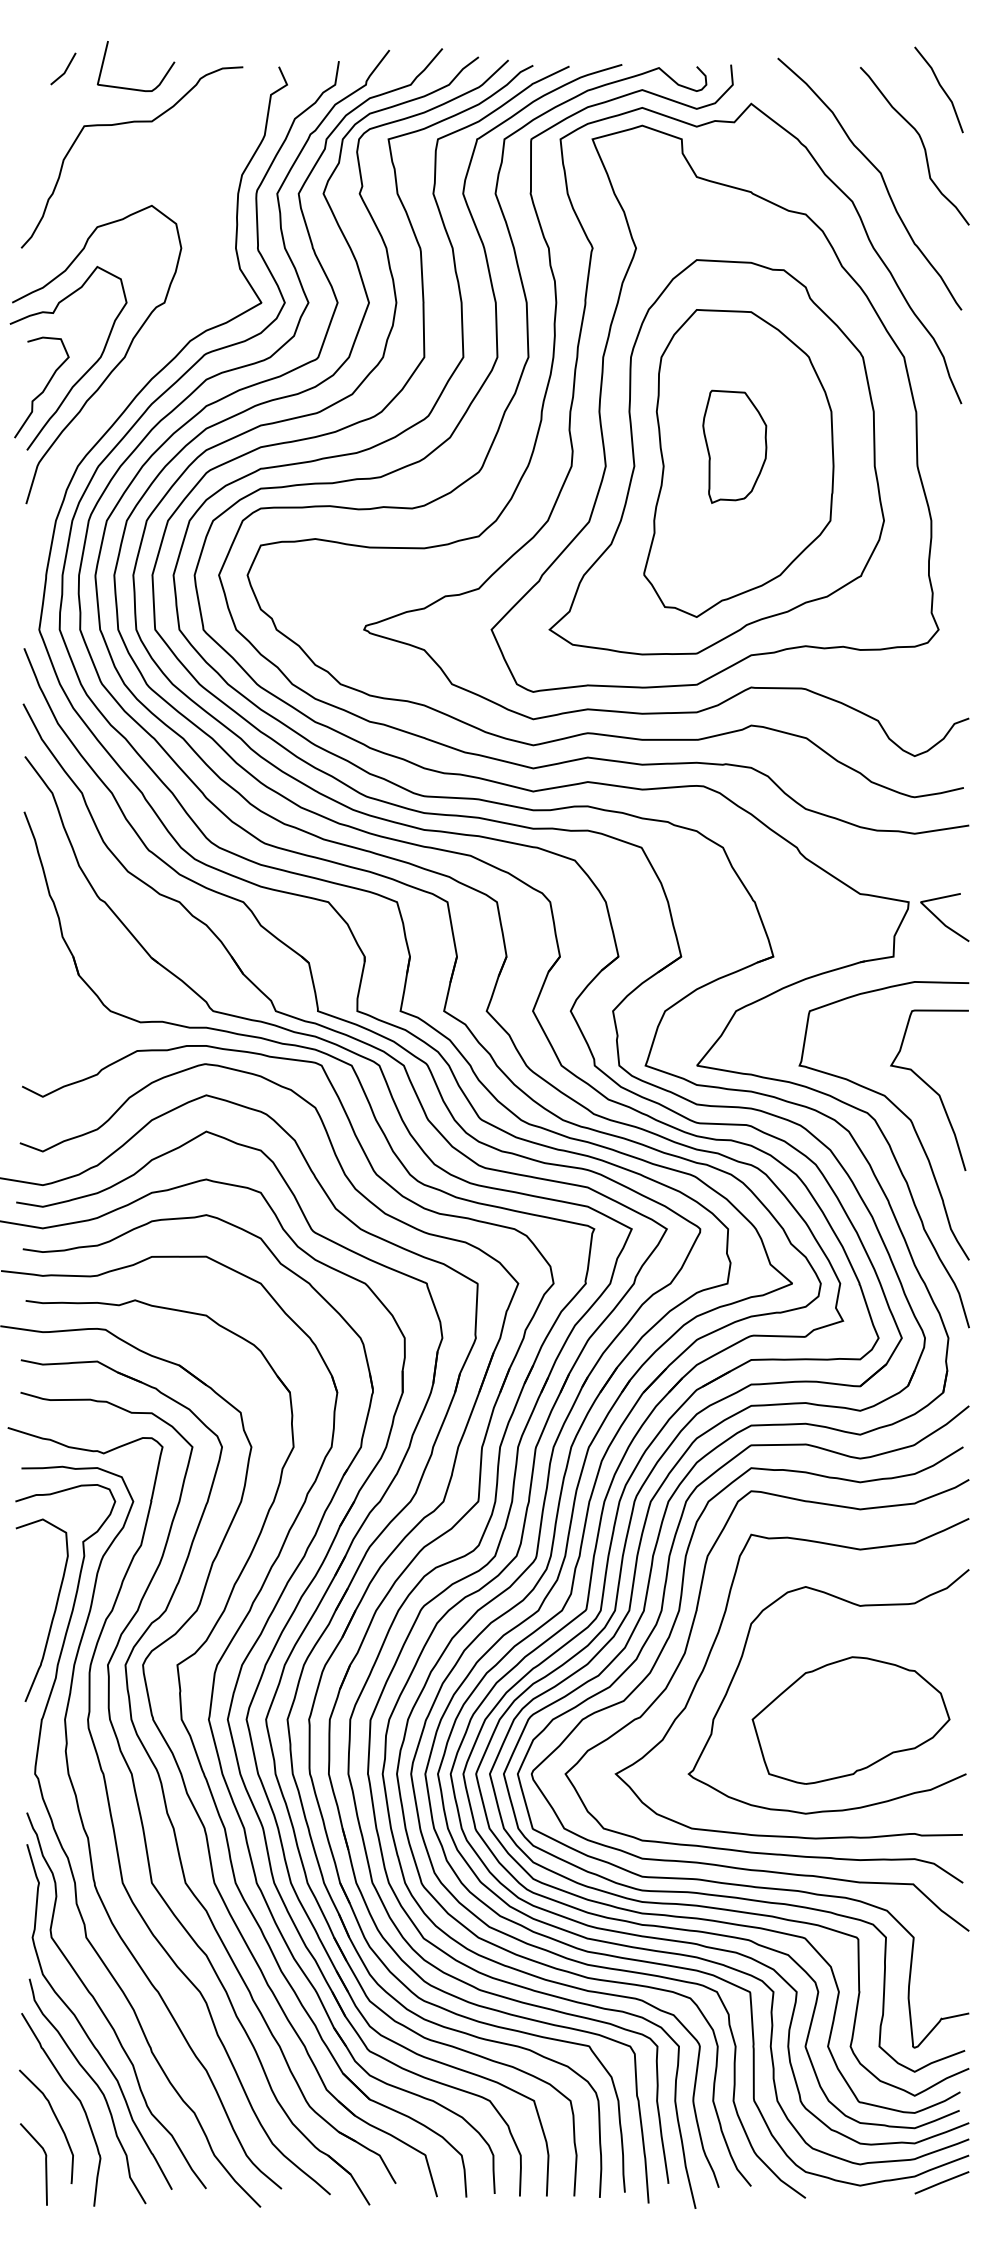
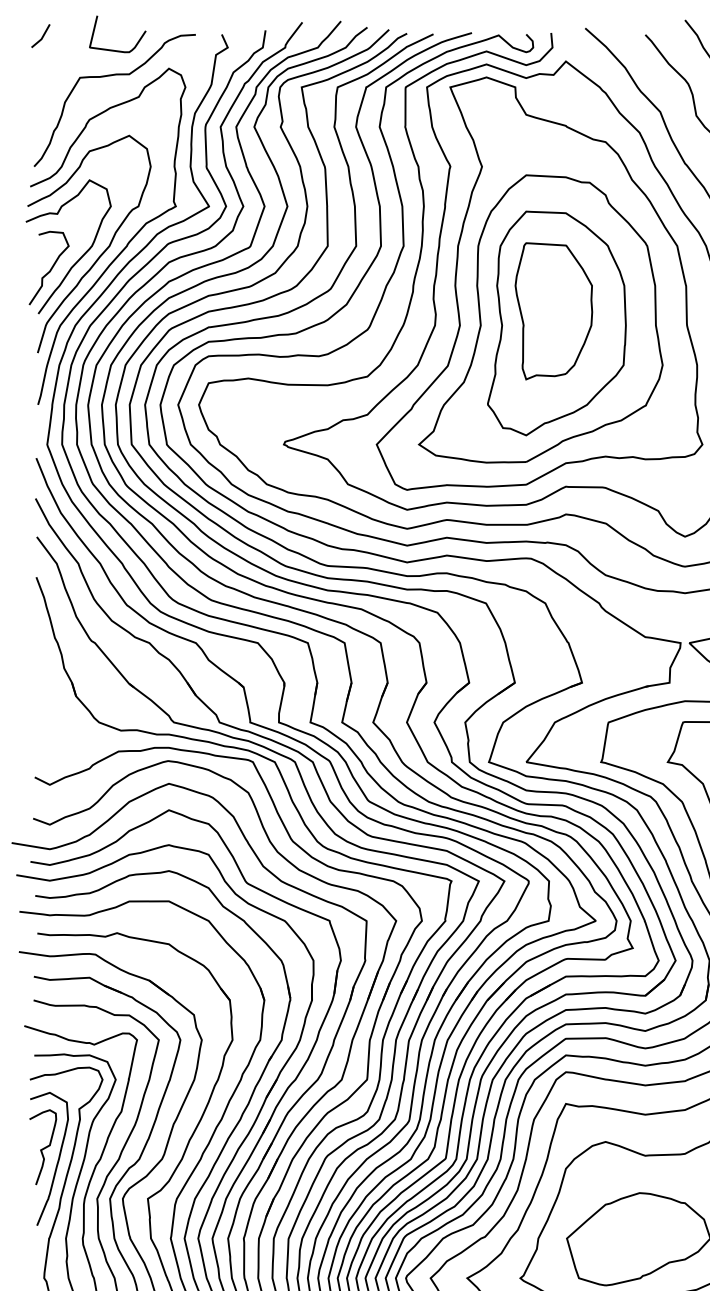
line: (65, 69) -> (42, 36), moved
curve: (142, 362) -> (122, 249), added
part: (734, 446) -> (553, 311), size x1.67
curve: (33, 1595) -> (43, 1148), added

